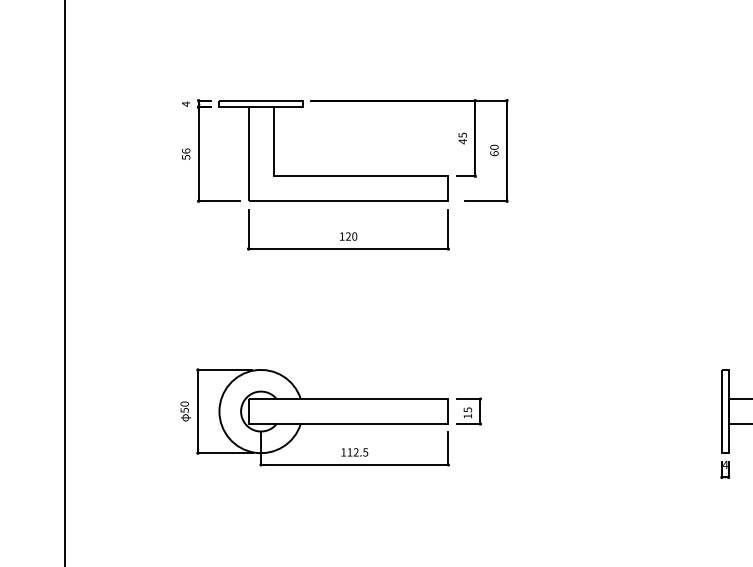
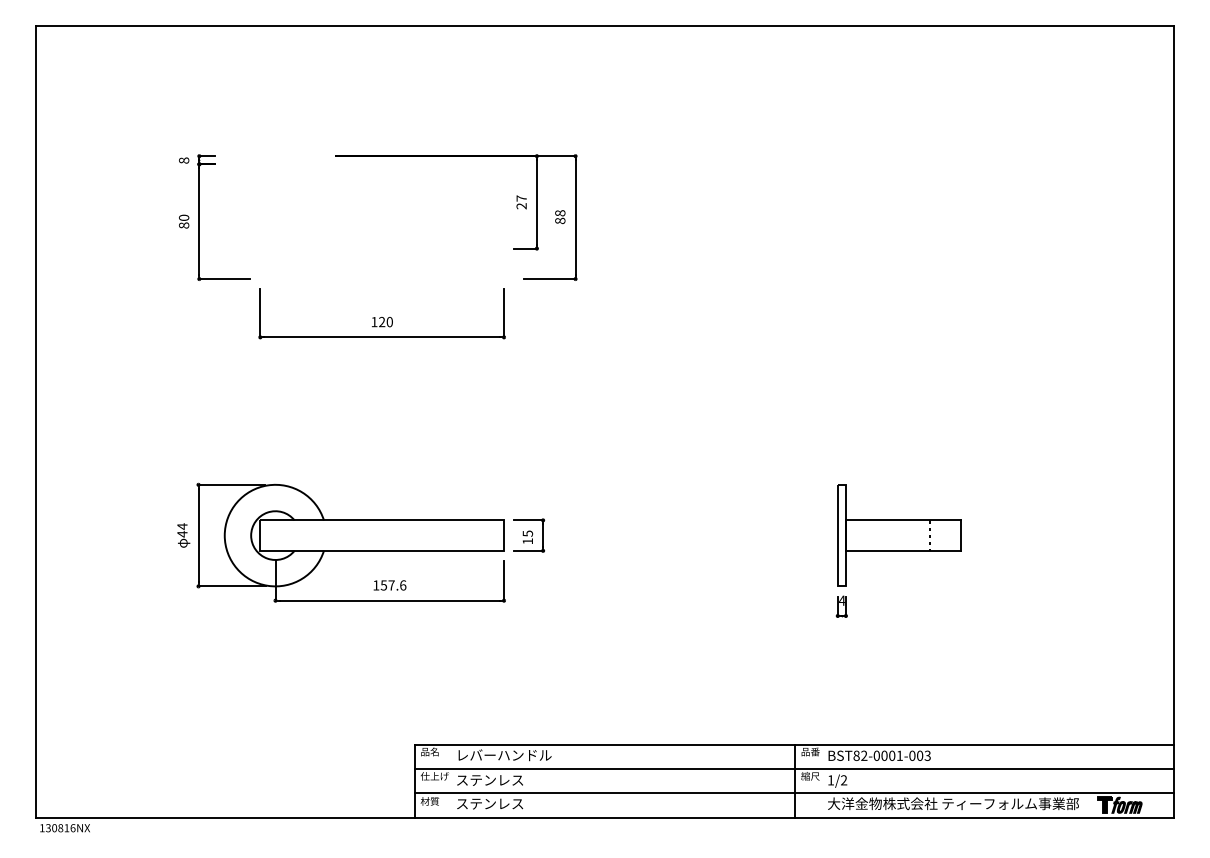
text: (186, 104) -> (184, 160), 4 -> 8
text: (462, 138) -> (521, 202), 45 -> 27
text: (494, 150) -> (560, 217), 60 -> 88
text: (186, 154) -> (184, 221), 56 -> 80
part: (333, 176) -> (364, 248), removed
text: (184, 407) -> (182, 530), 50 -> 44
text: (357, 452) -> (393, 585), 112.5 -> 157.6

